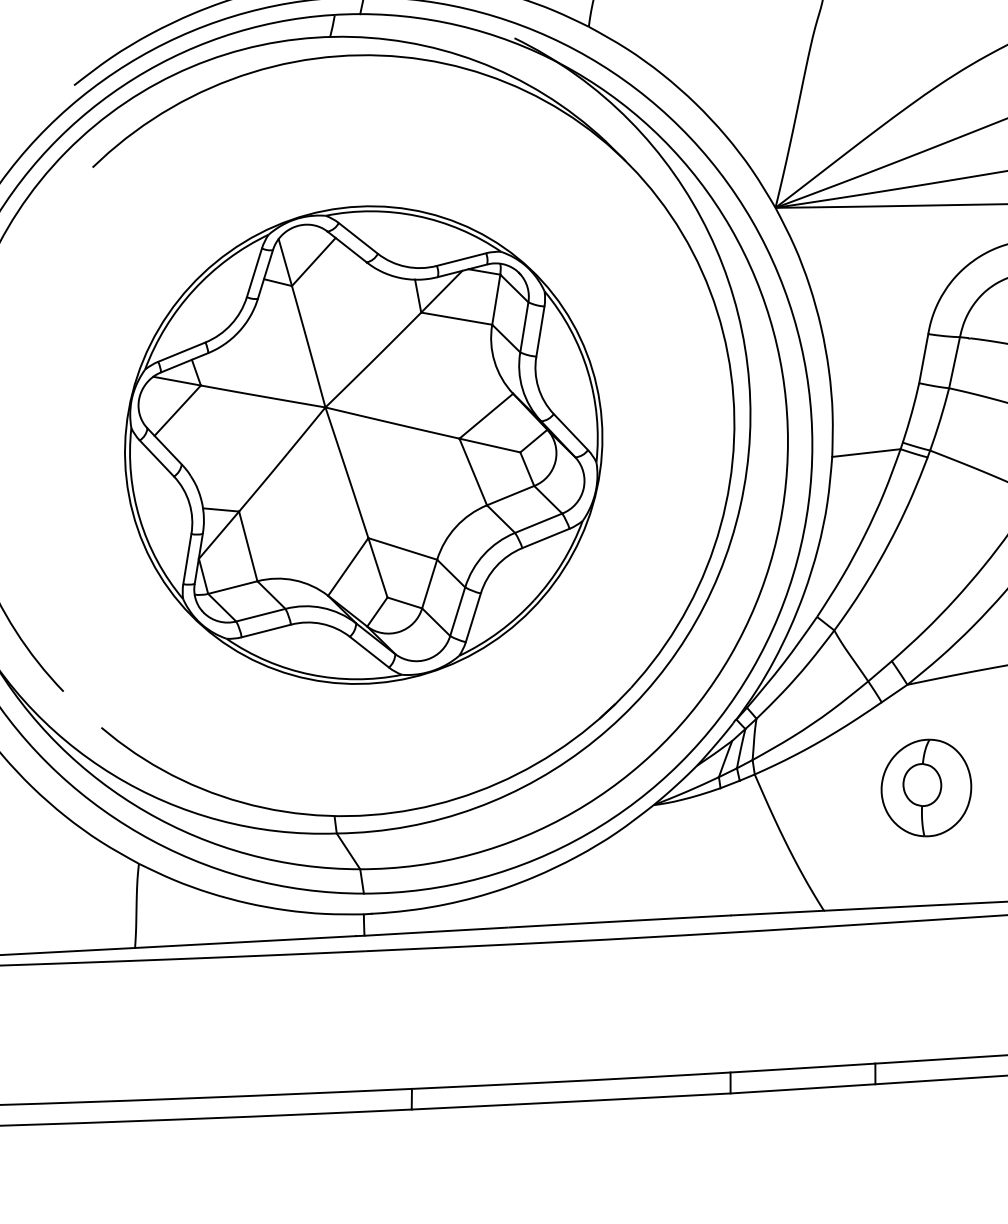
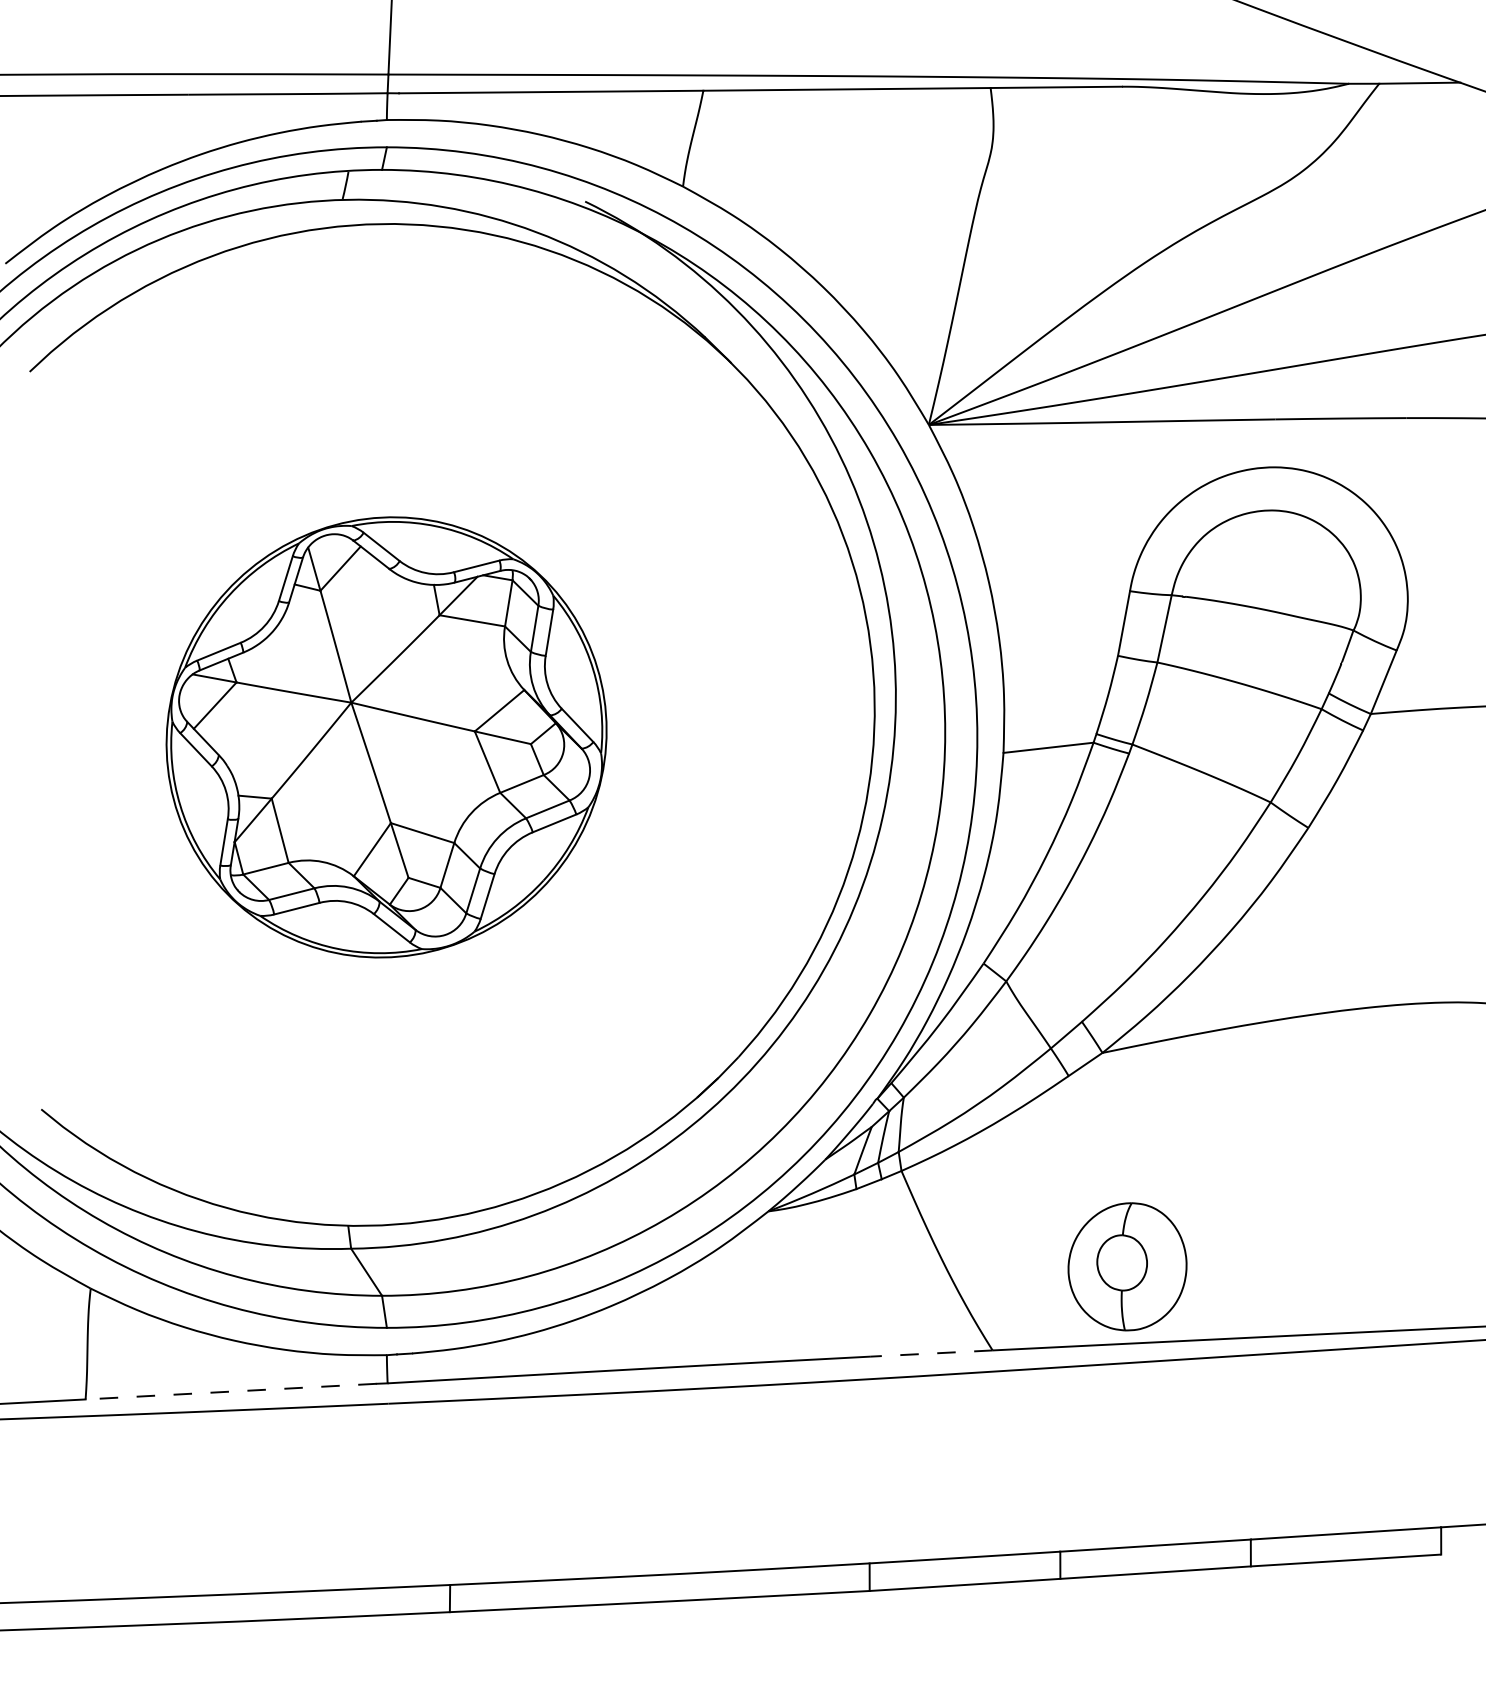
part: (363, 445) -> (386, 737), size x0.7
part: (926, 787) -> (1127, 1266), moved
line: (777, 913) -> (931, 1353), solid -> dashed
line: (245, 941) -> (231, 1391), solid -> dashed

